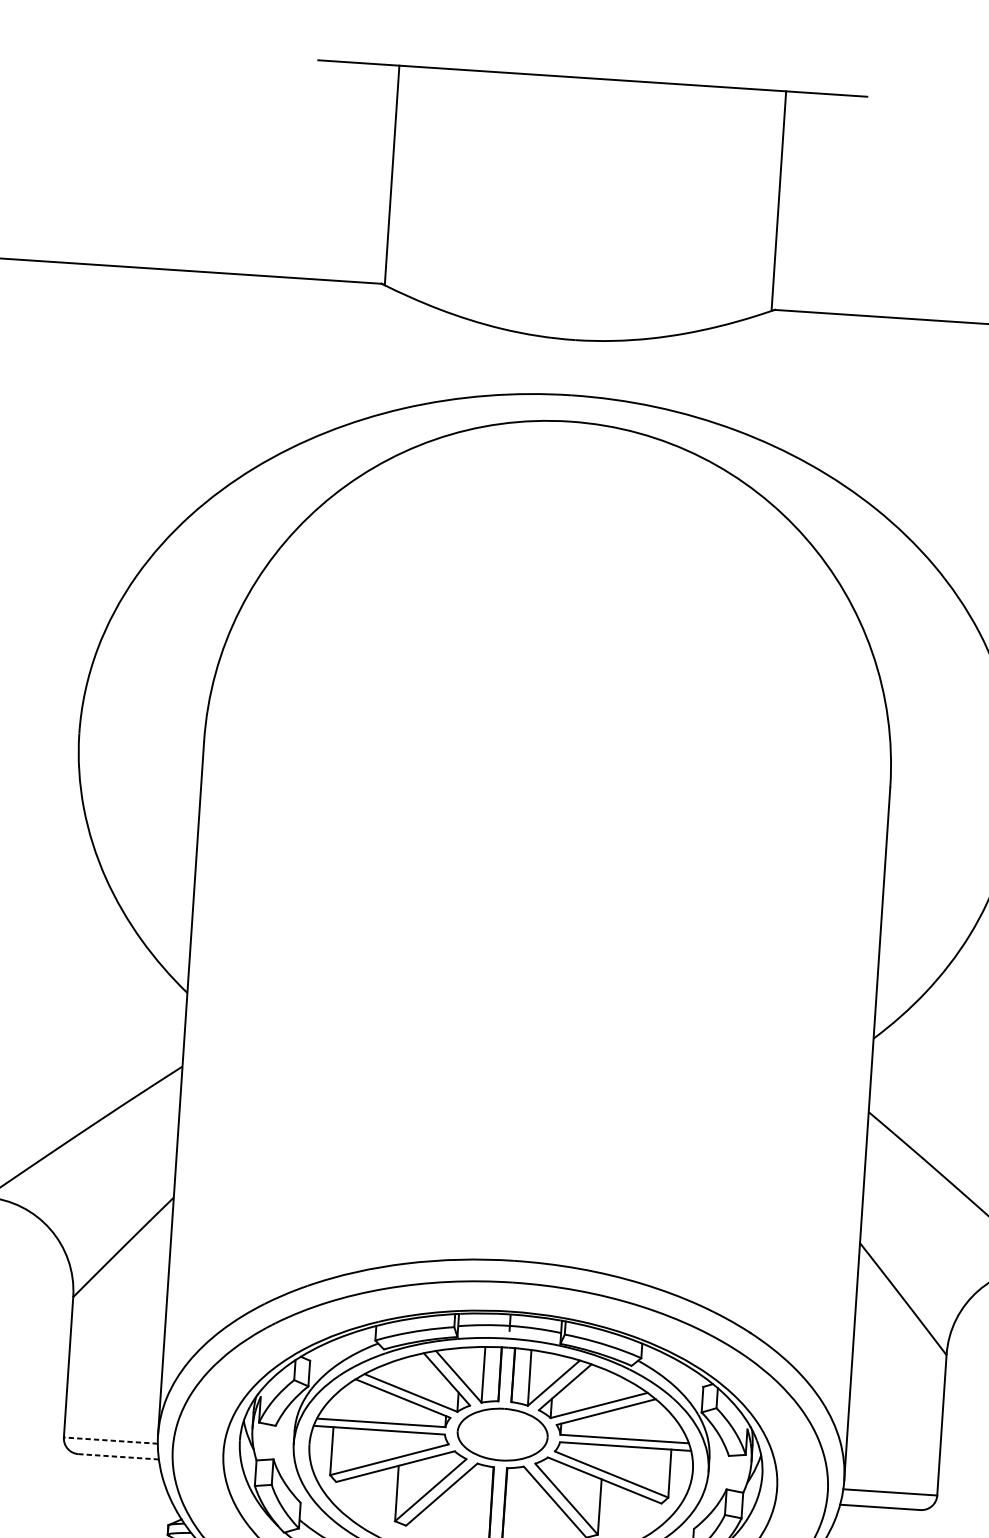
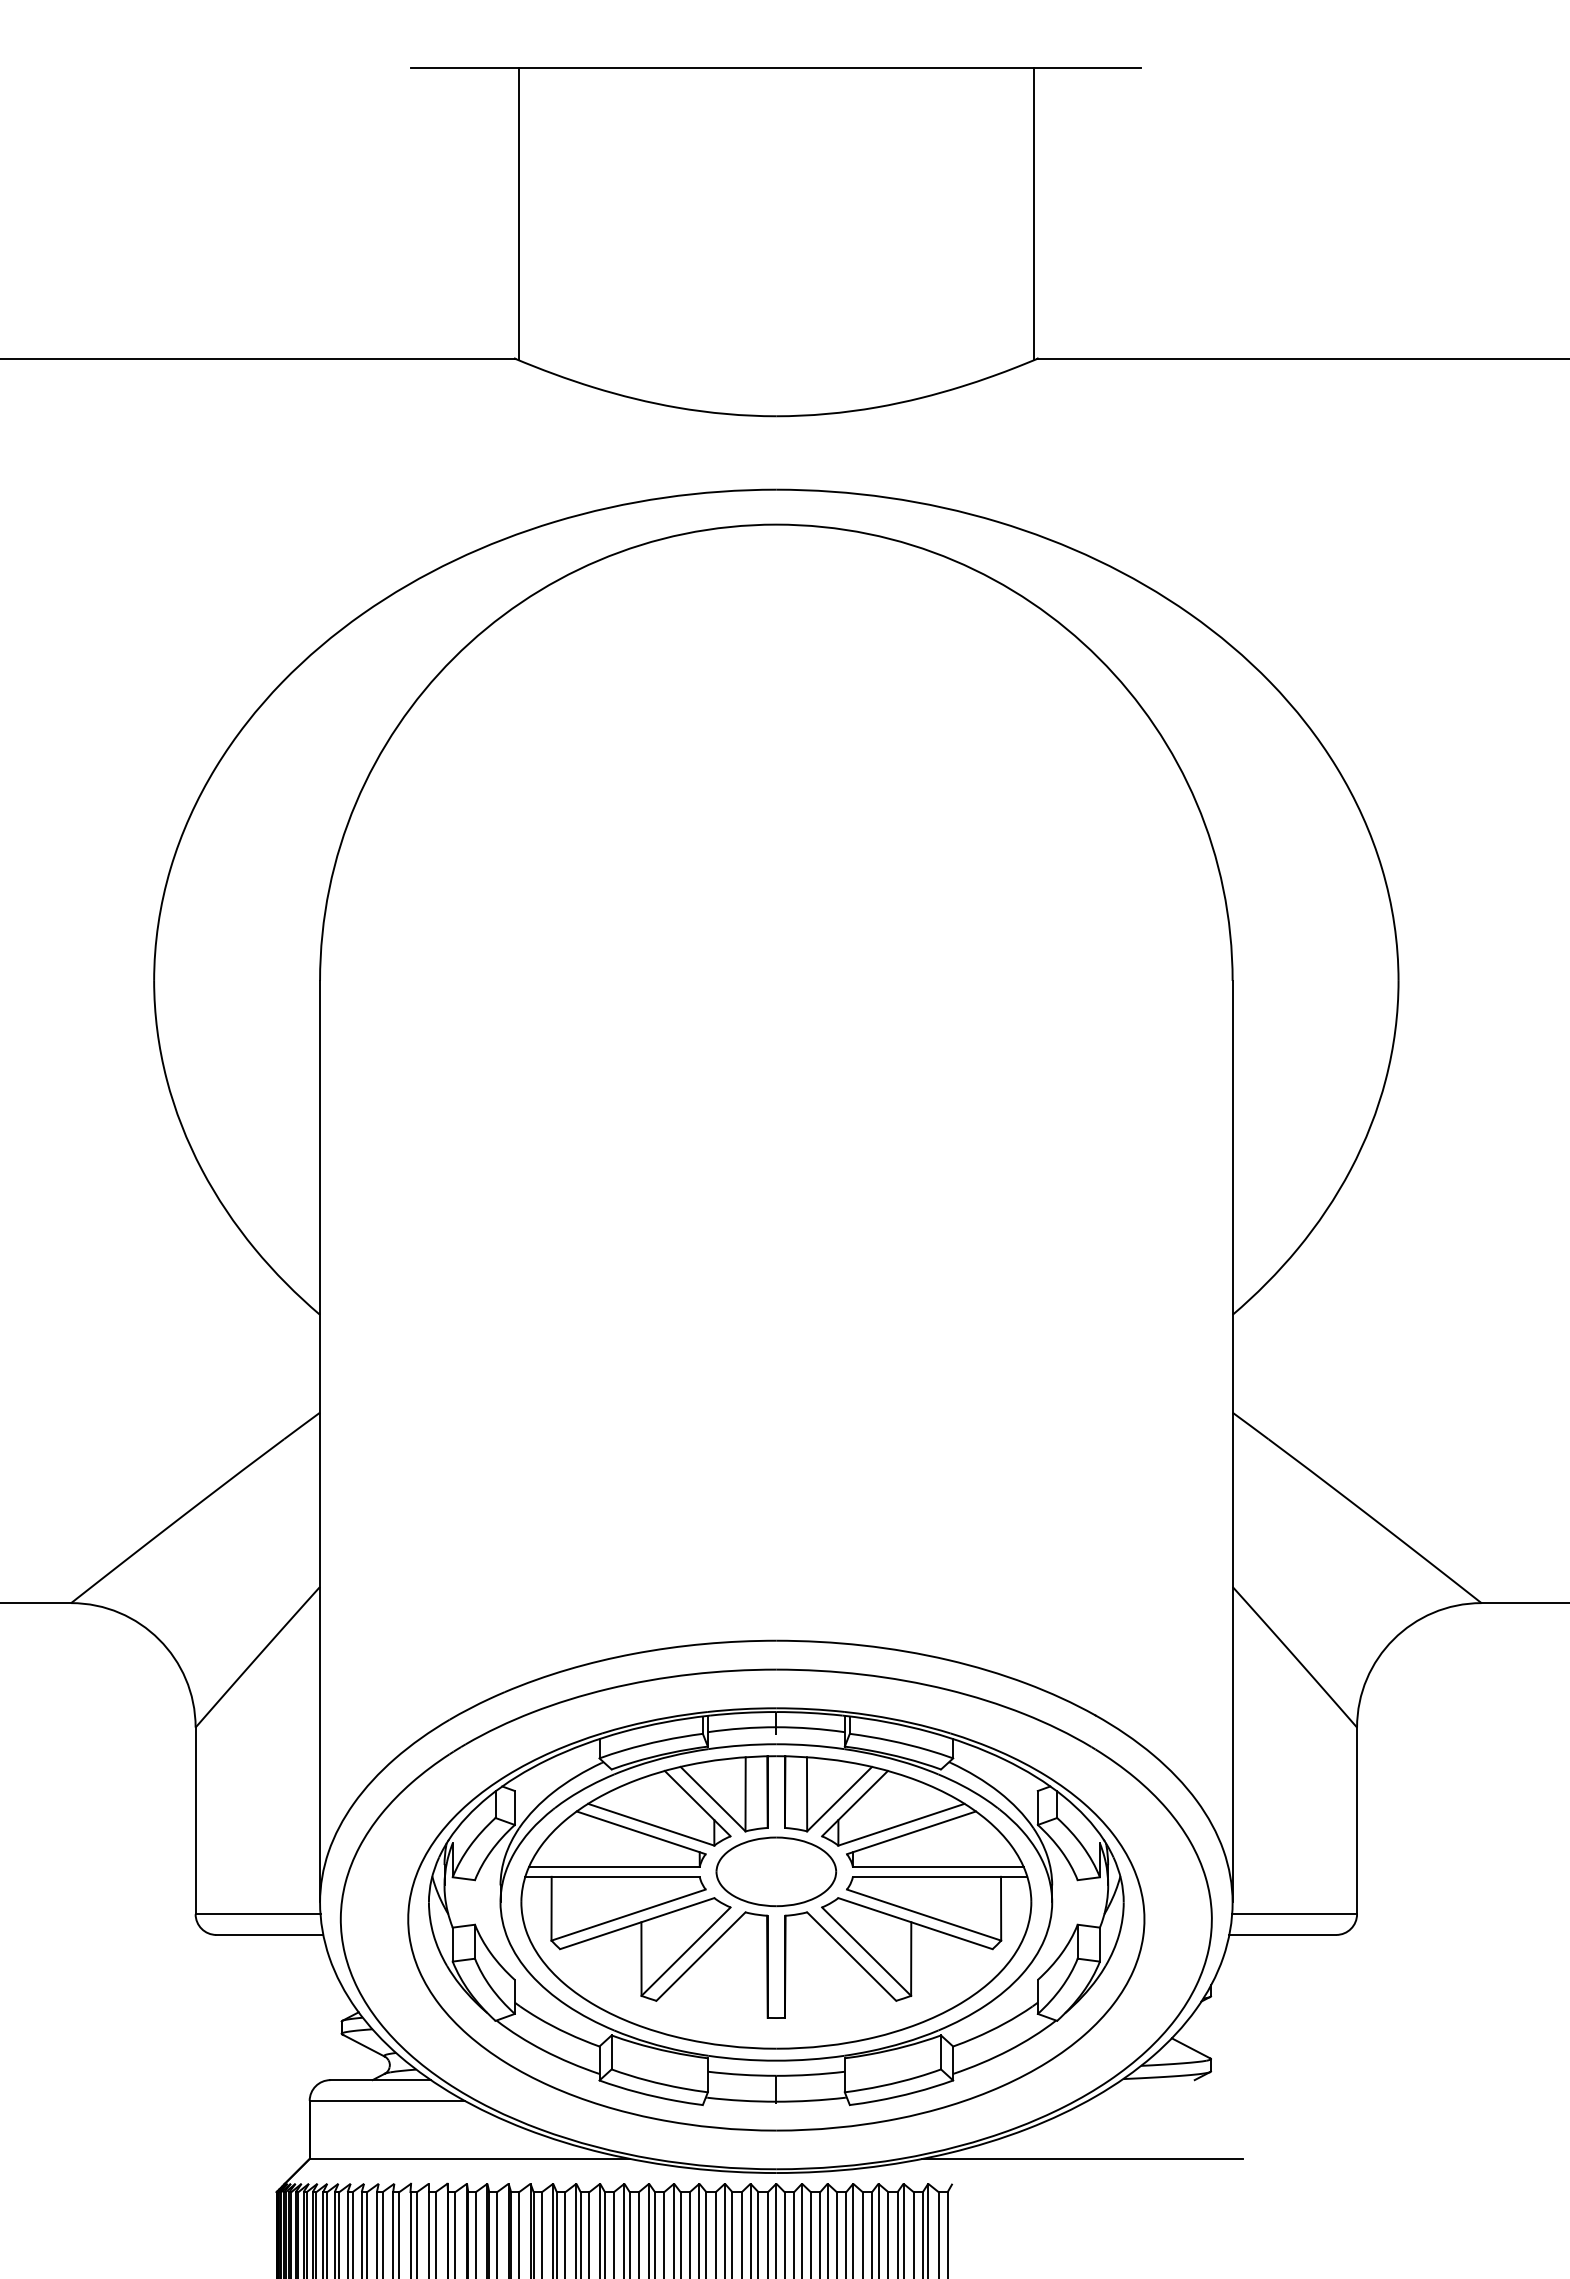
line: (110, 1440) -> (257, 1914), dashed -> solid
line: (118, 1456) -> (269, 1934), dashed -> solid

